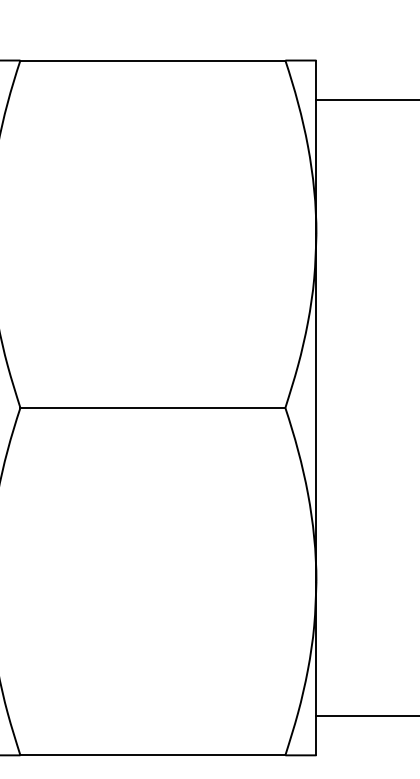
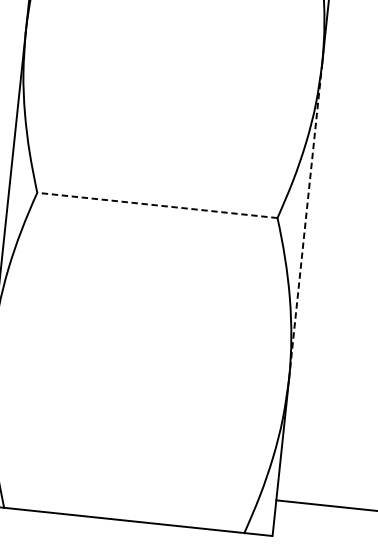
line: (152, 407) -> (157, 205), solid -> dashed
line: (316, 407) -> (305, 220), solid -> dashed

